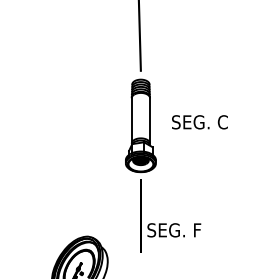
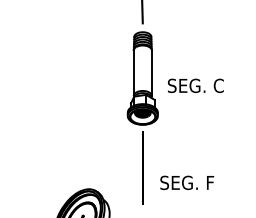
text: (199, 122) -> (195, 86), moved
text: (174, 230) -> (187, 183), moved

